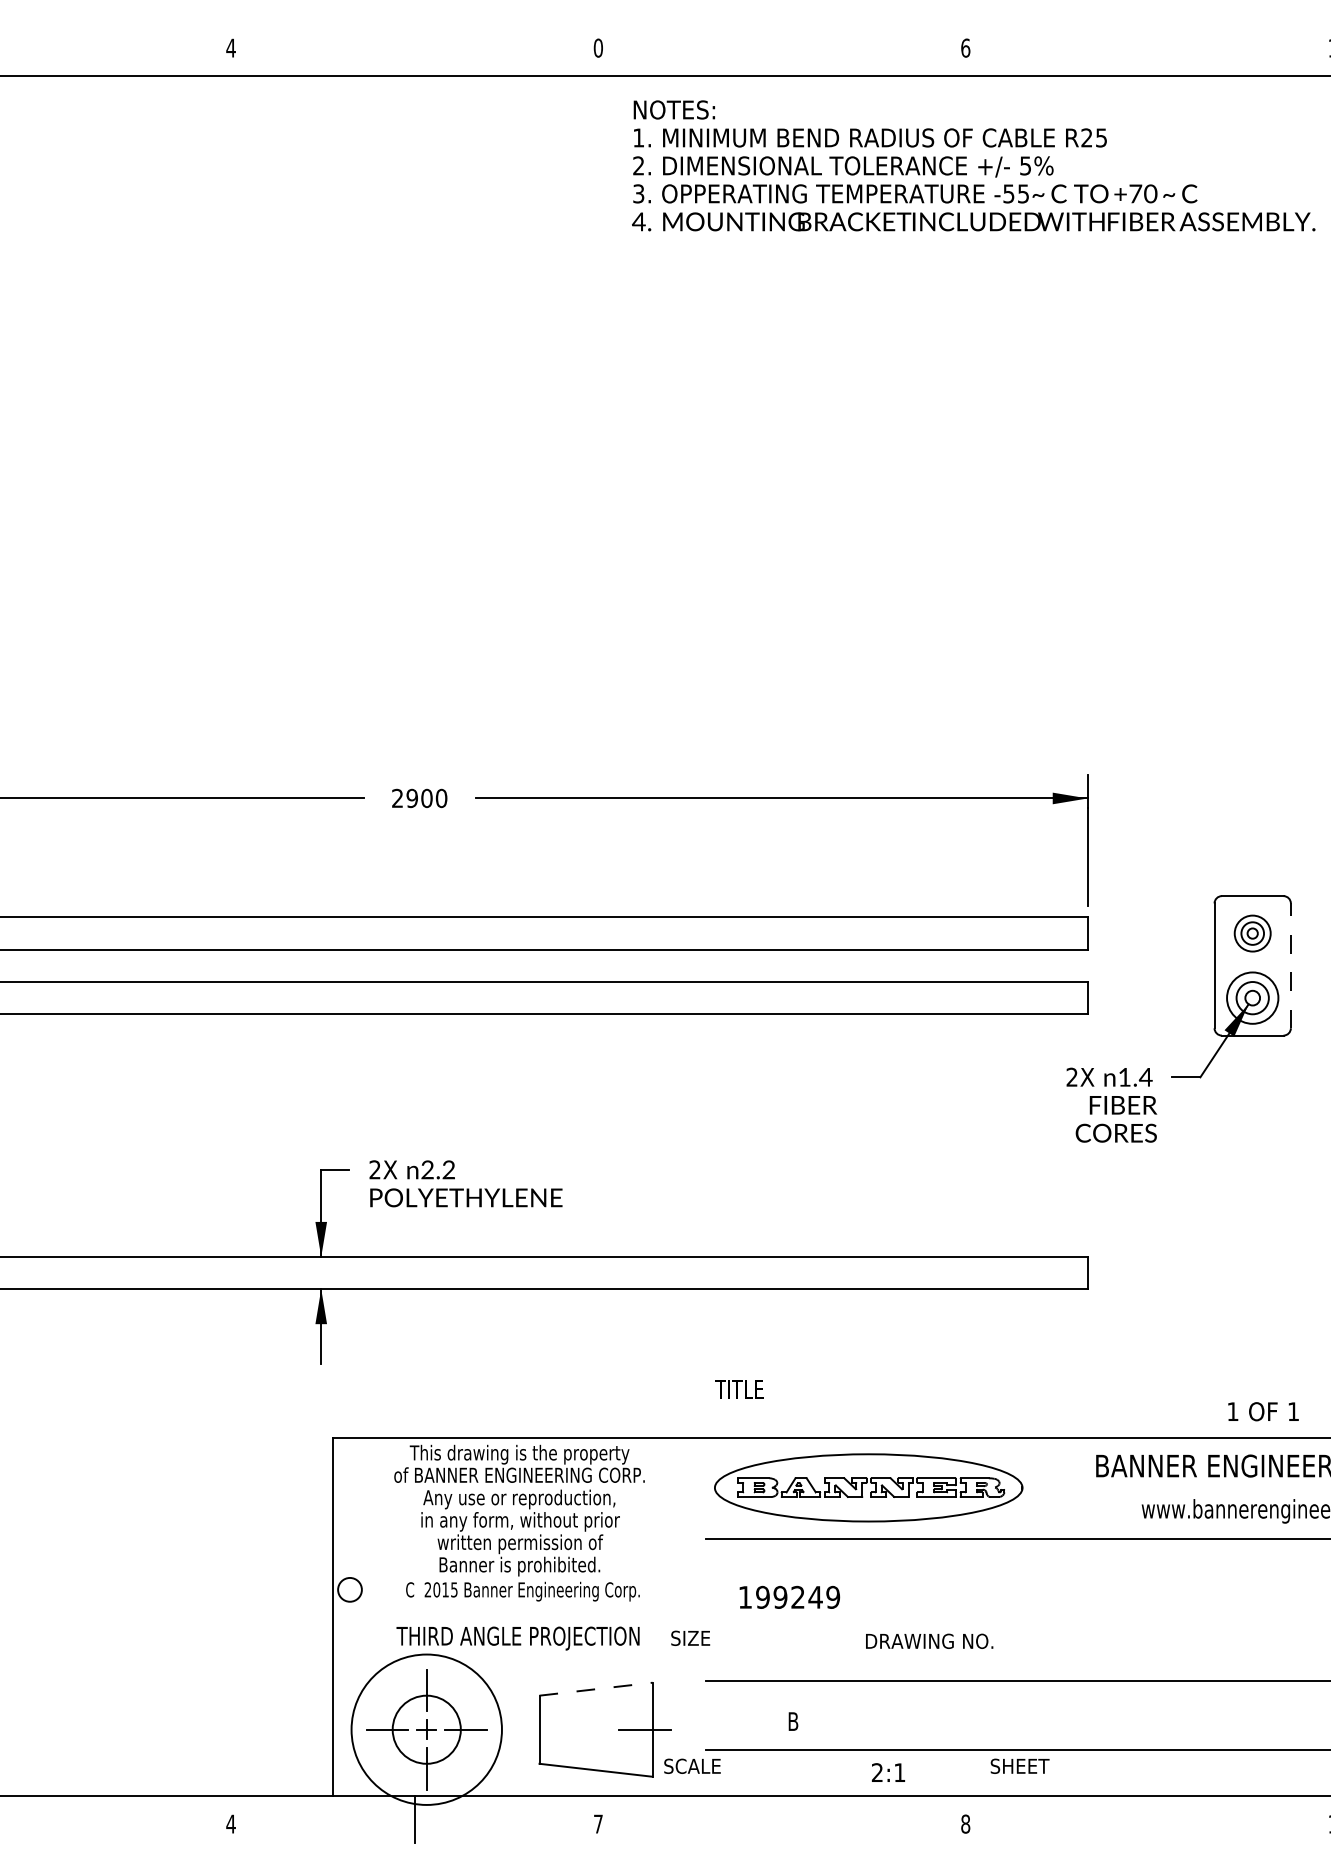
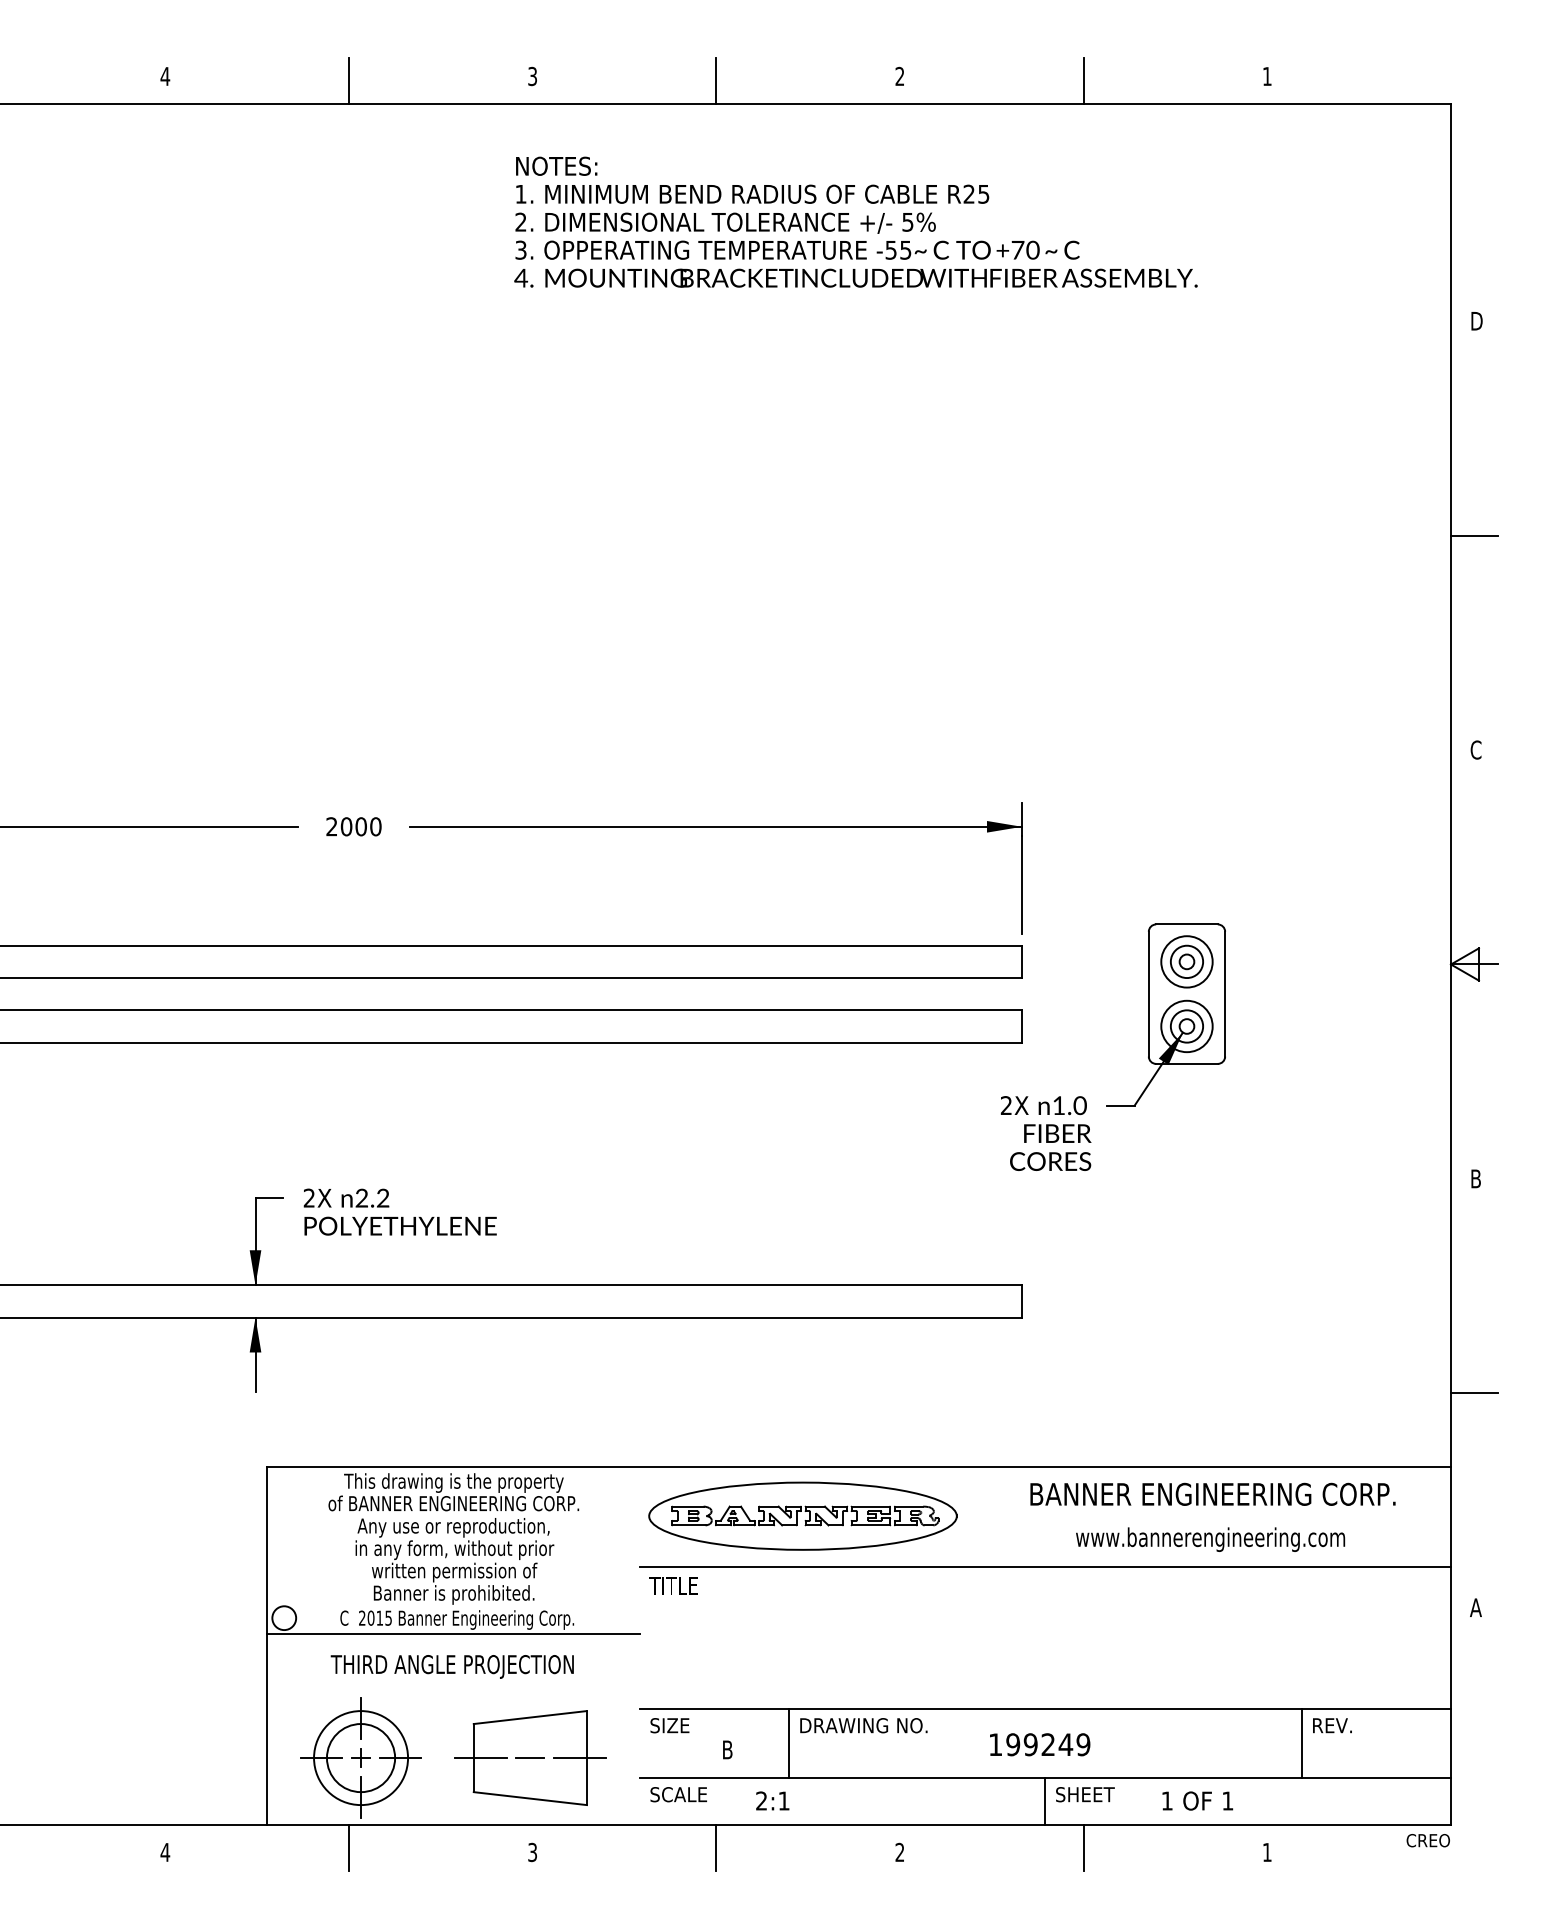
text: (598, 48) -> (532, 76), 0 -> 3
text: (965, 48) -> (899, 76), 6 -> 2
line: (415, 52) -> (349, 80), added
line: (782, 52) -> (716, 80), added
line: (1149, 52) -> (1083, 80), added
text: (973, 165) -> (855, 221), moved
text: (412, 798) -> (346, 826), 2900 -> 2000
part: (1252, 933) -> (1186, 961), size x1.43
line: (1291, 965) -> (1225, 993), dashed -> solid
text: (1145, 1077) -> (1079, 1105), 1.4 -> 1.0
text: (739, 1389) -> (673, 1585), moved
text: (1263, 1411) -> (1197, 1800), moved
text: (790, 1597) -> (1040, 1744), moved
line: (519, 1606) -> (453, 1634), added
text: (690, 1638) -> (669, 1725), moved
text: (929, 1641) -> (863, 1725), moved
line: (596, 1689) -> (530, 1717), dashed -> solid
line: (855, 1714) -> (789, 1742), added
circle: (427, 1730) -> (361, 1758), size x0.62
line: (547, 1730) -> (481, 1758), added
line: (596, 1730) -> (530, 1758), added
text: (692, 1766) -> (678, 1794), moved
text: (1020, 1766) -> (1085, 1794), moved
text: (888, 1772) -> (772, 1800), moved
line: (1111, 1772) -> (1045, 1800), added
line: (782, 1819) -> (716, 1847), added
line: (1149, 1819) -> (1083, 1847), added
text: (598, 1824) -> (532, 1852), 7 -> 3
text: (965, 1824) -> (899, 1852), 8 -> 2

